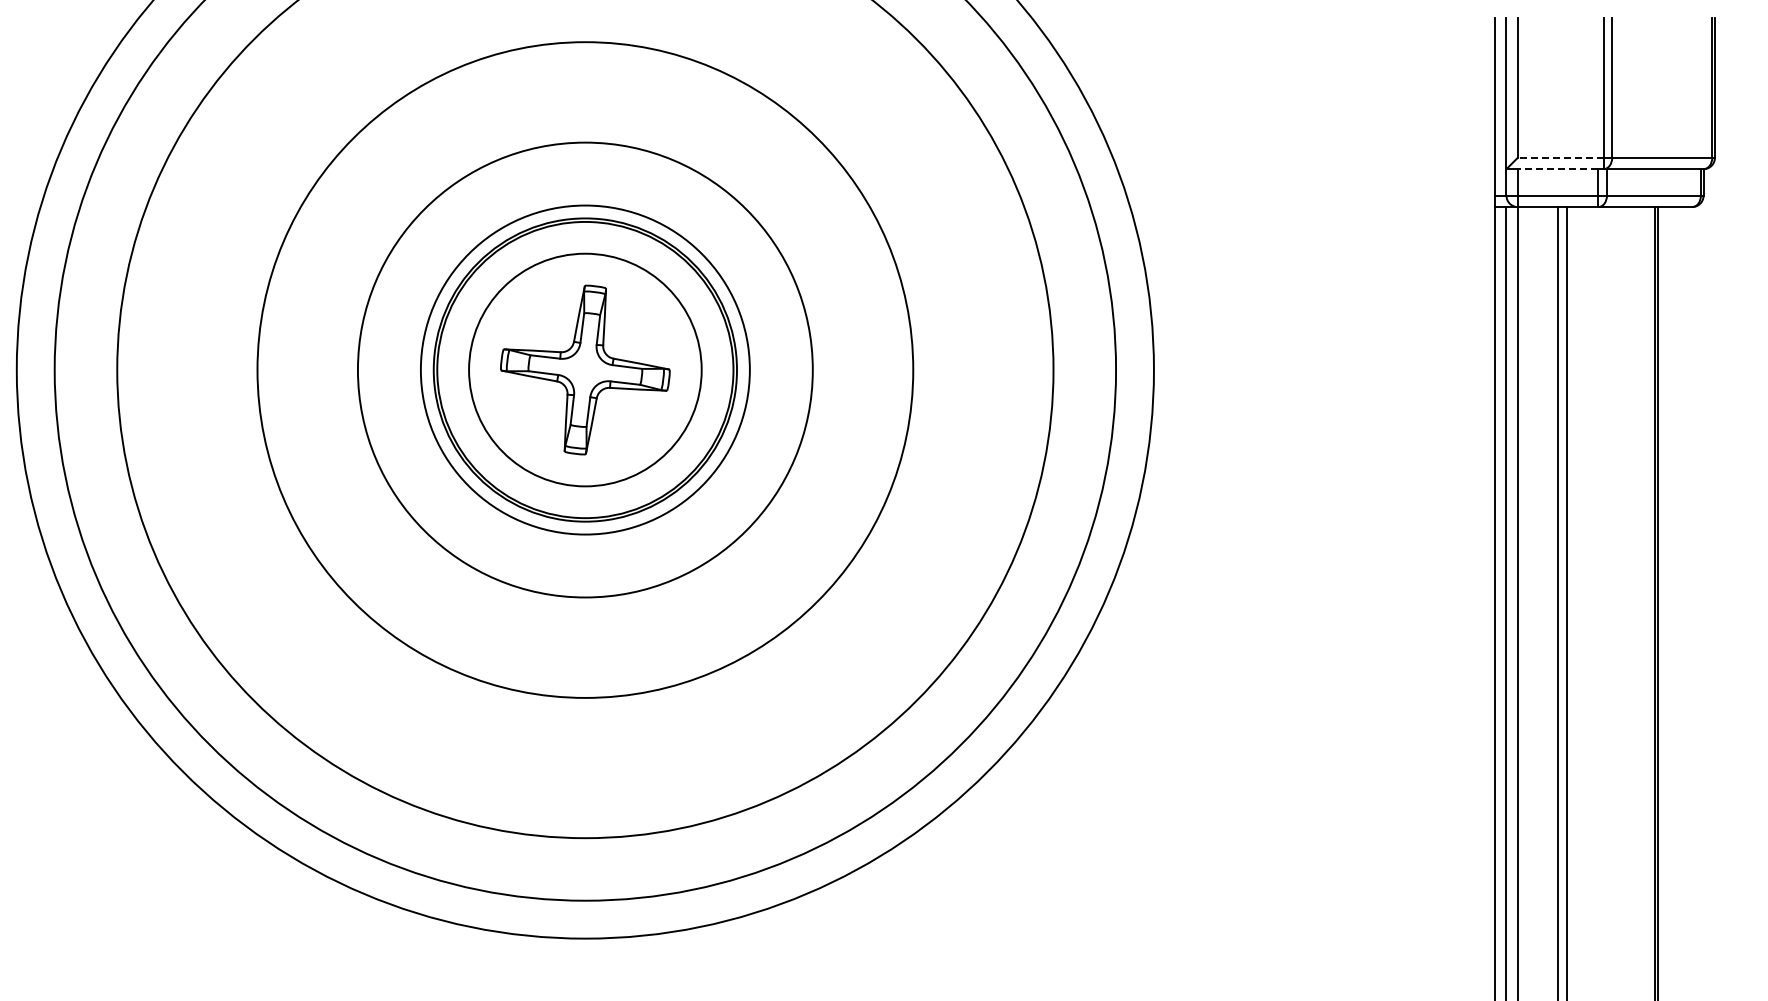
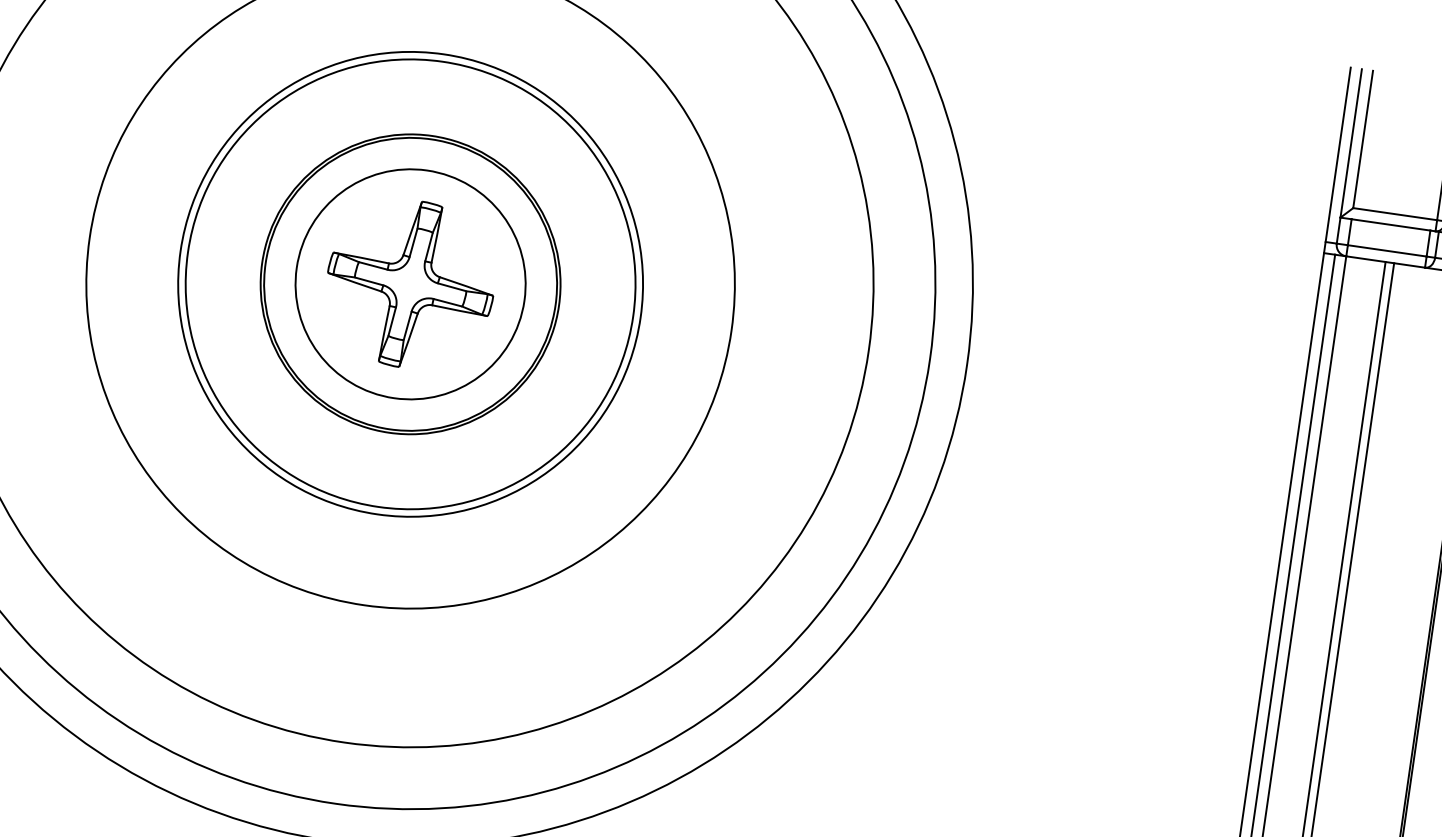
line: (1560, 157) -> (1395, 213), dashed -> solid
line: (1557, 169) -> (1390, 225), dashed -> solid
circle: (585, 370) -> (410, 284), size x1.43

